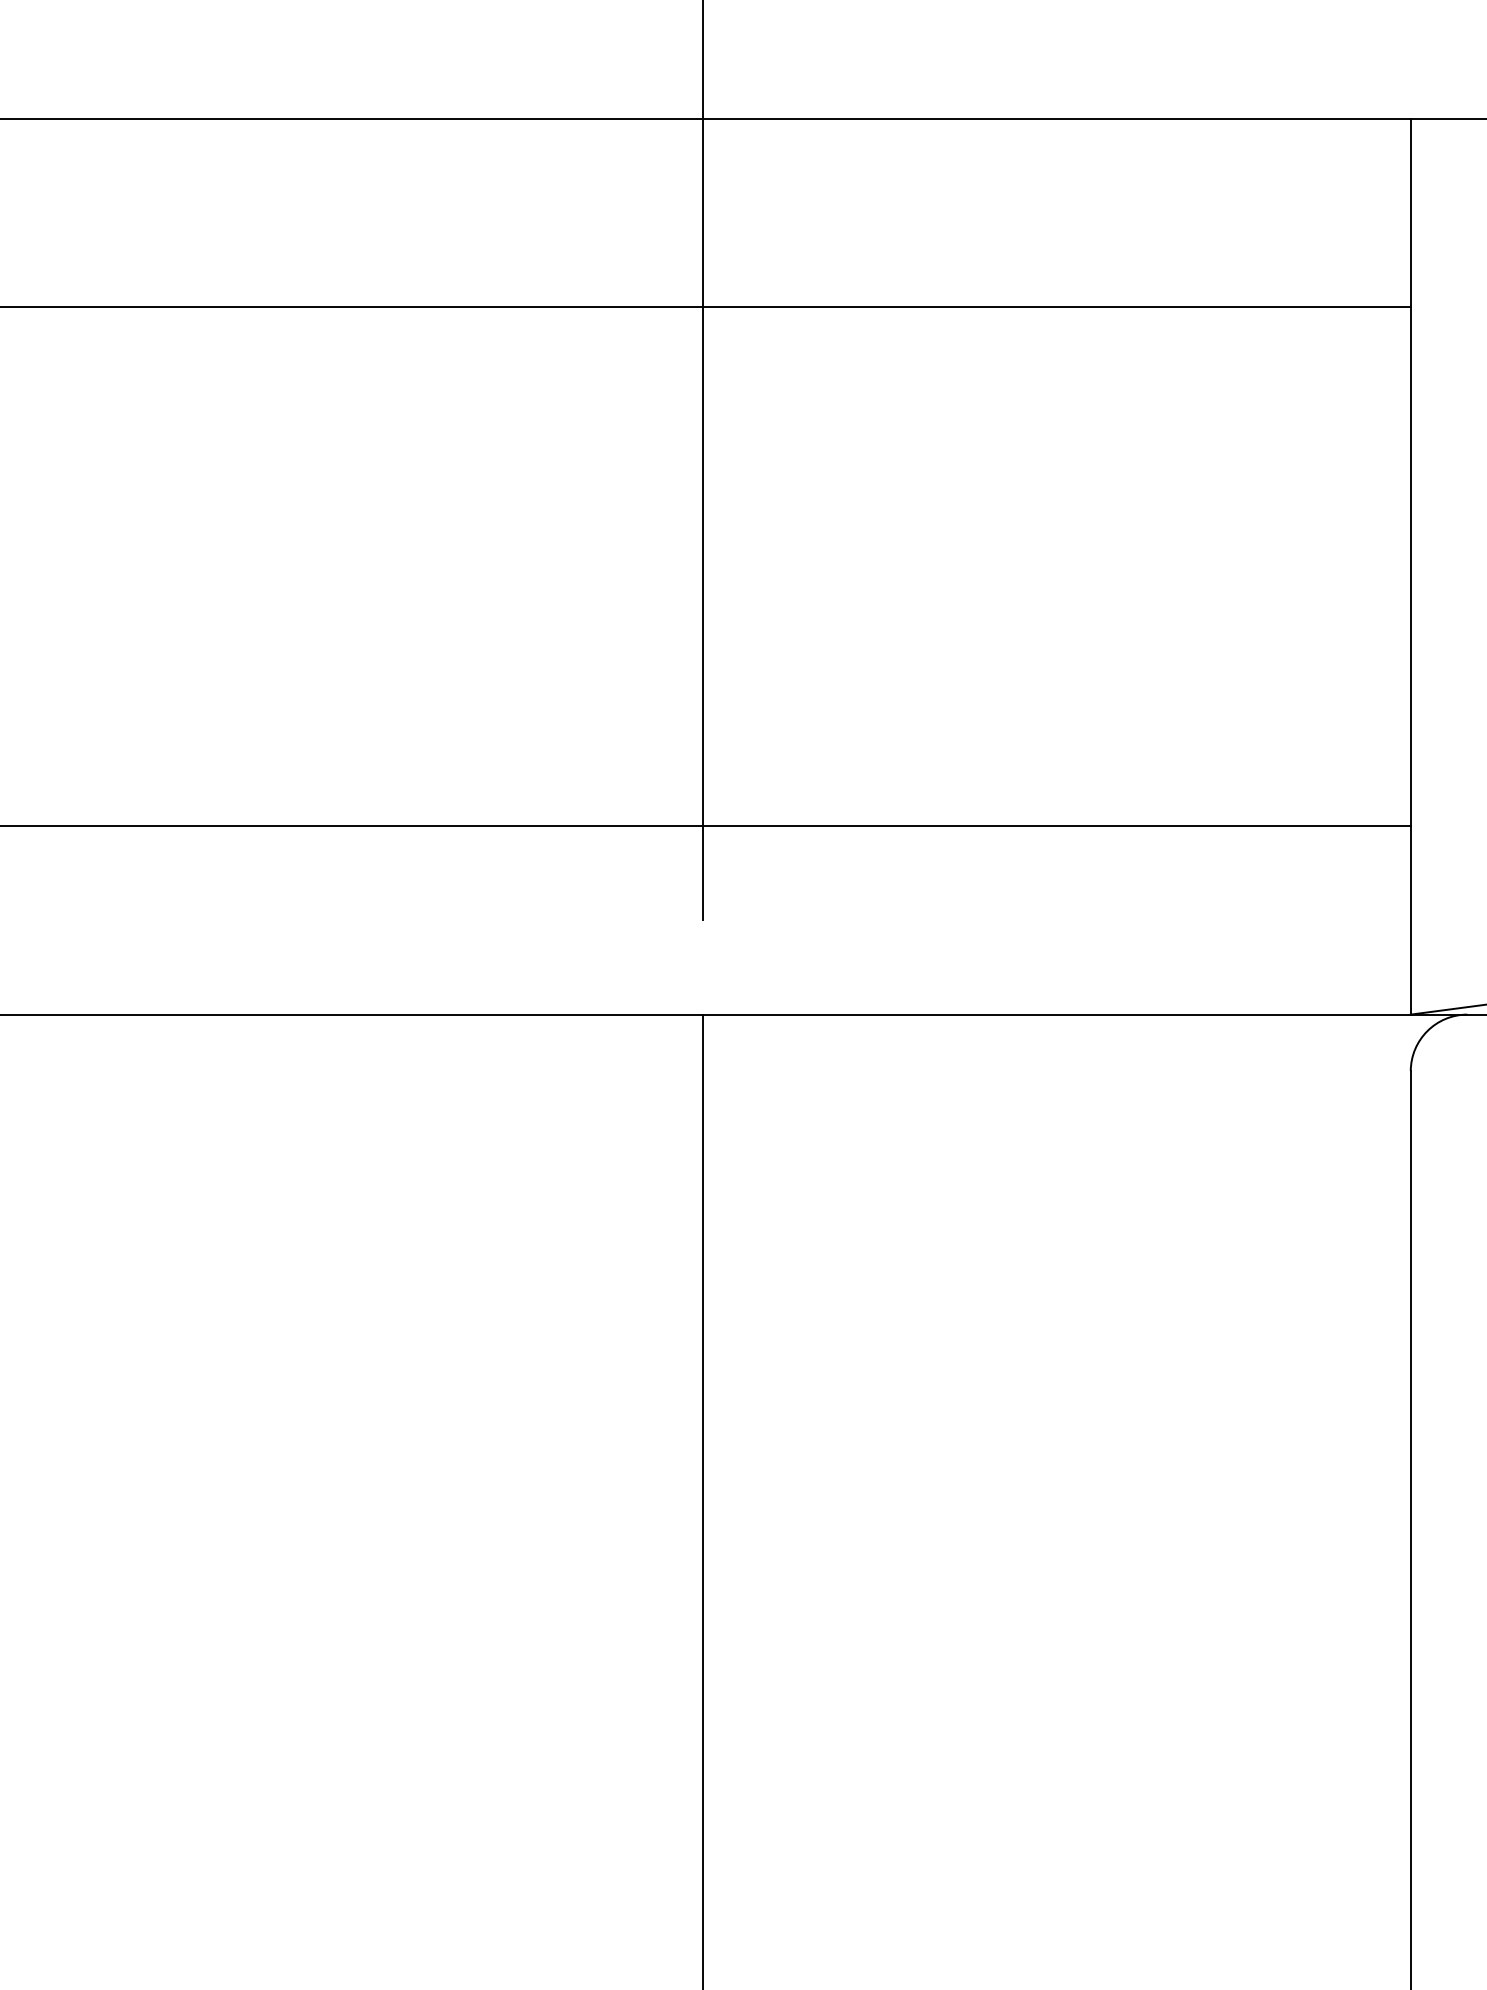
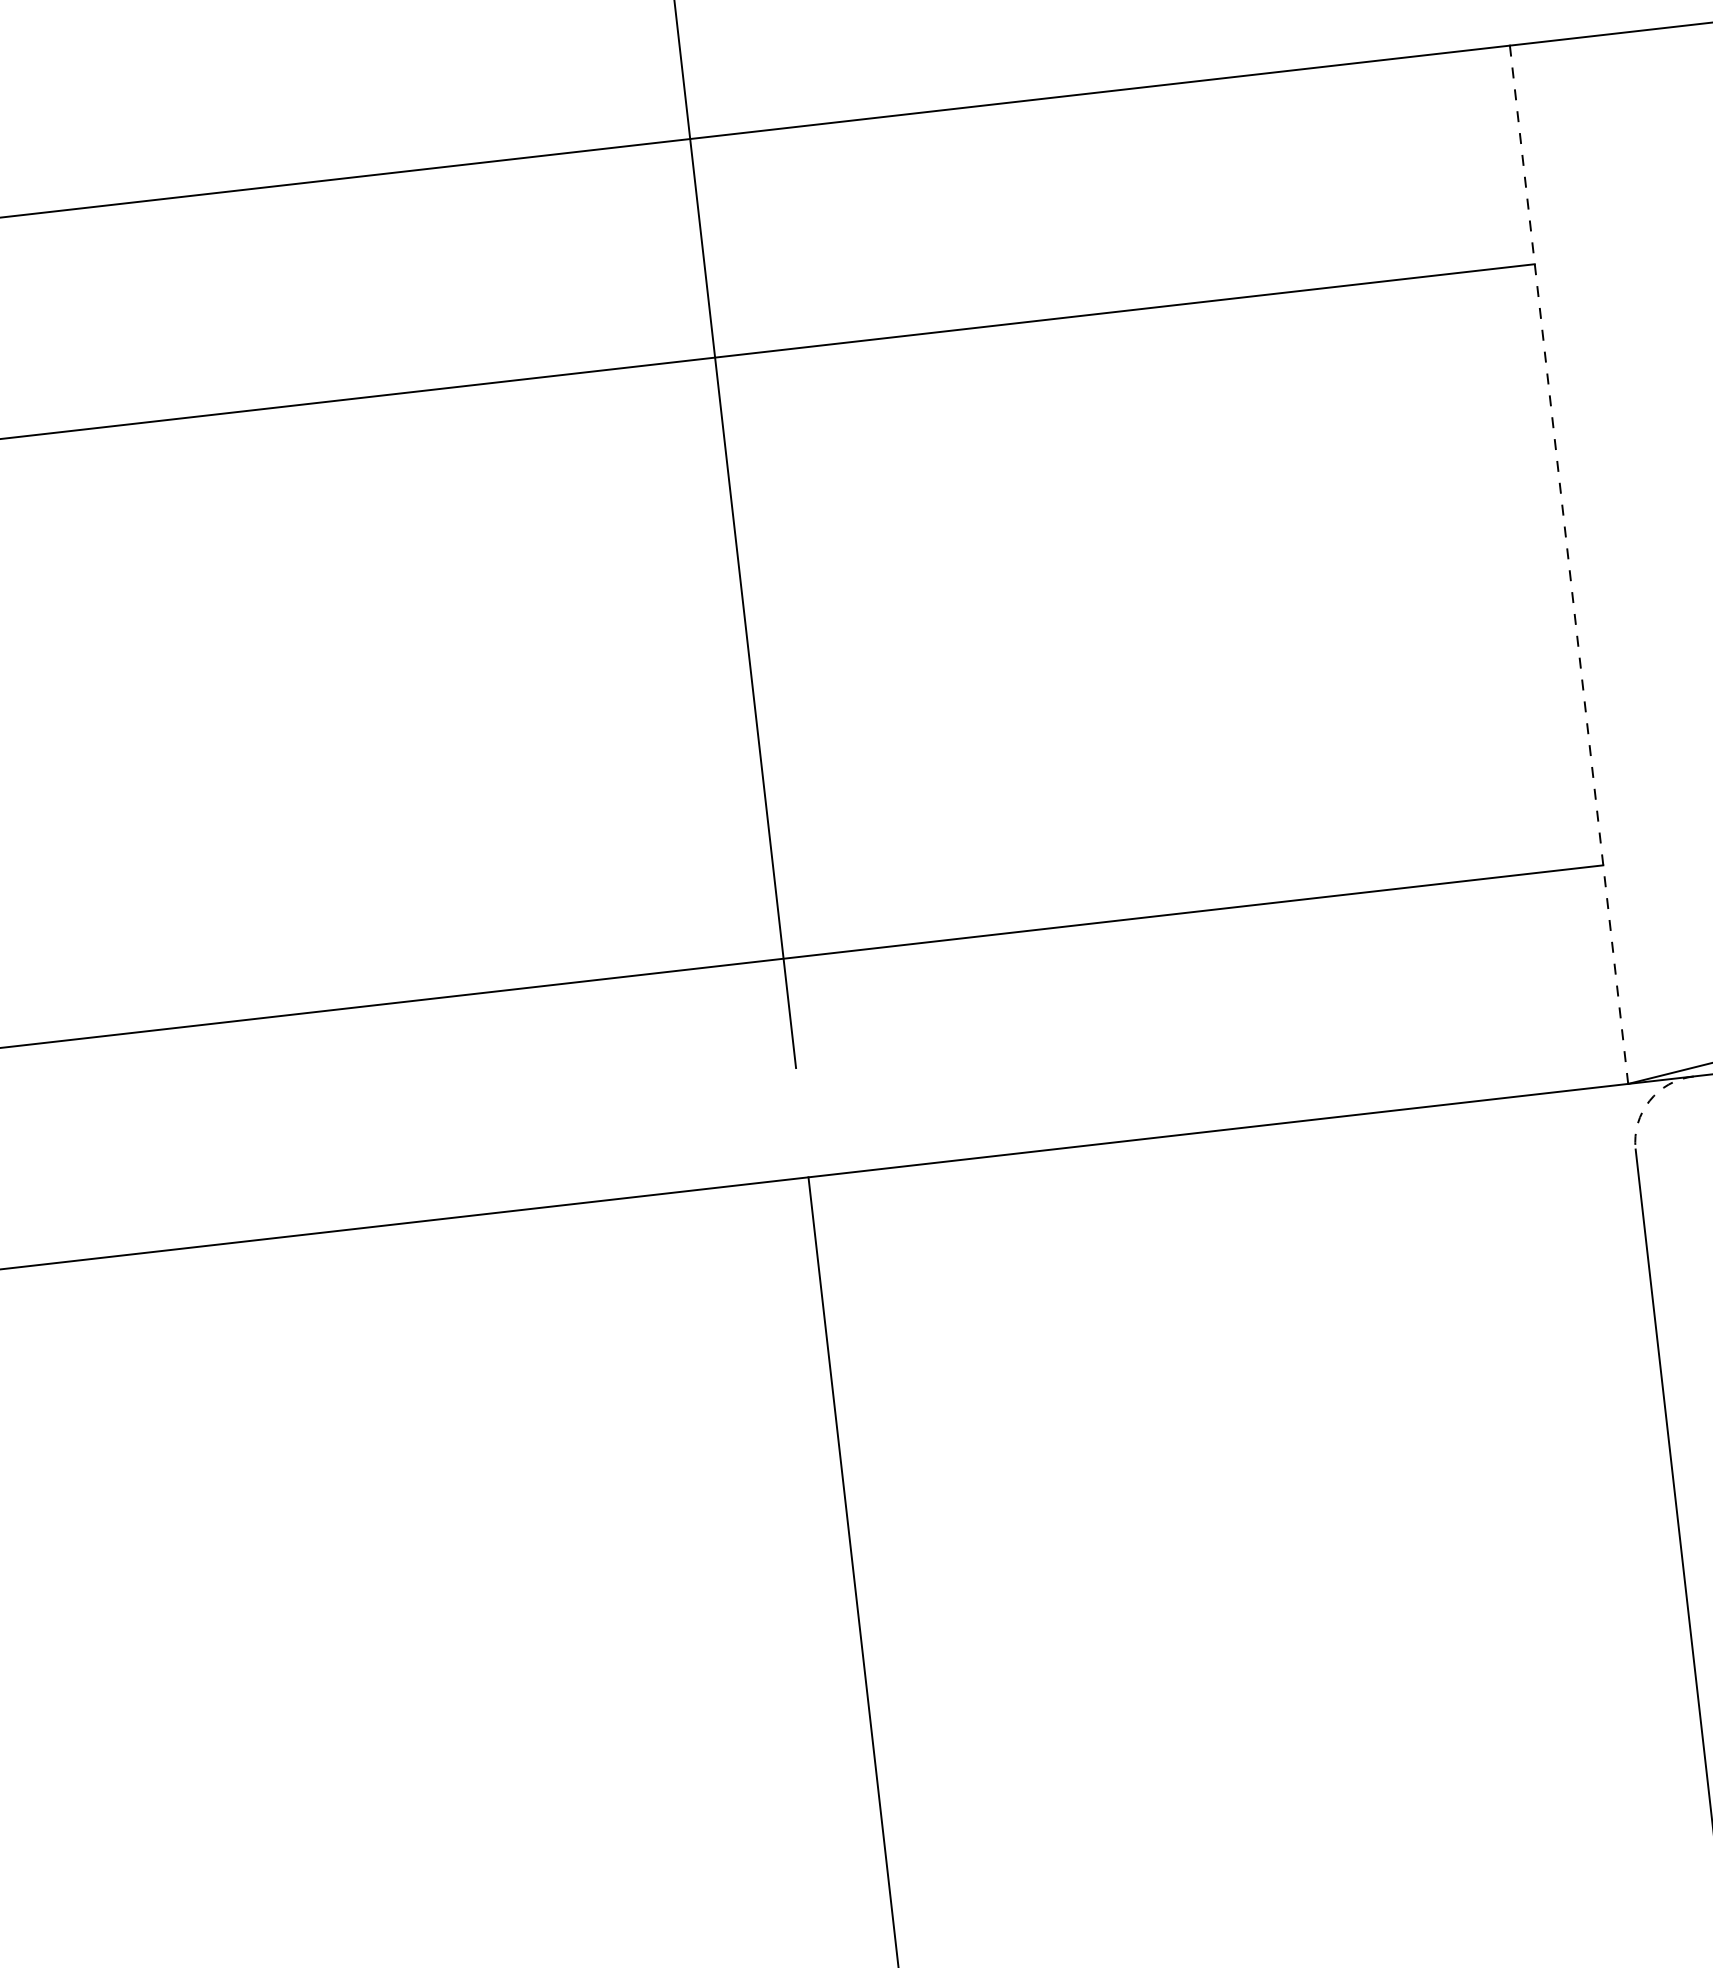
line: (1410, 566) -> (1568, 564), solid -> dashed
arc: (1427, 1031) -> (1649, 1101), solid -> dashed

